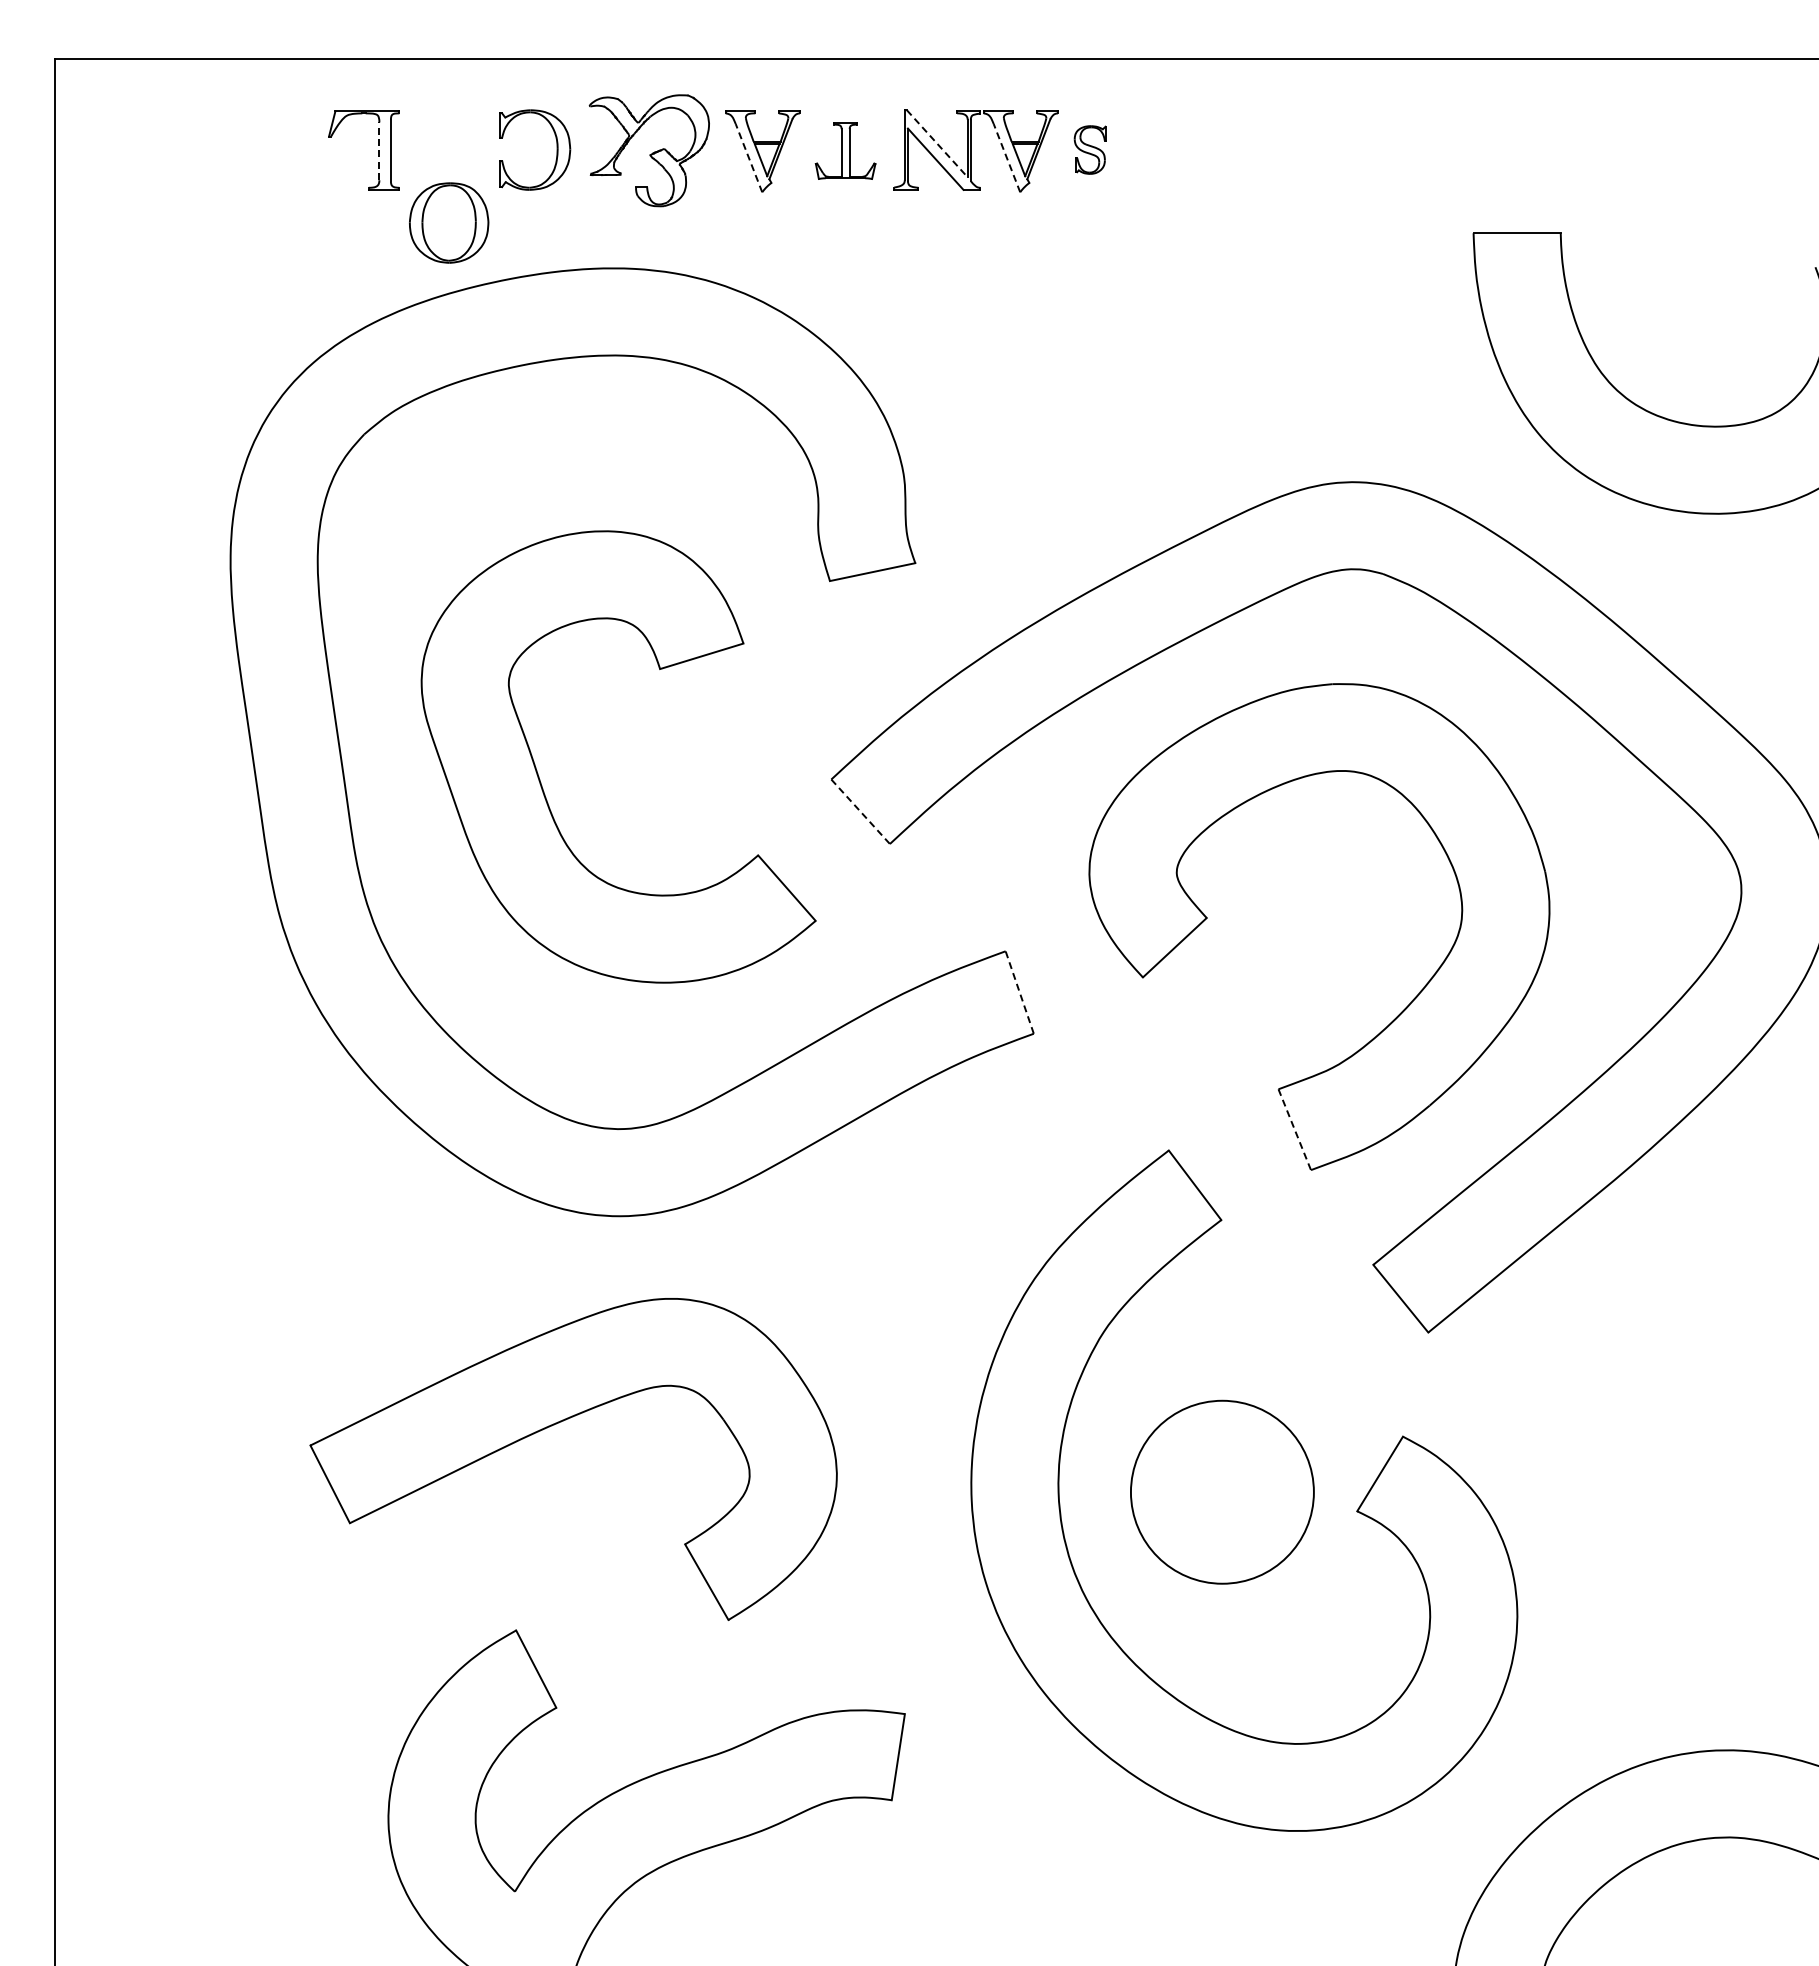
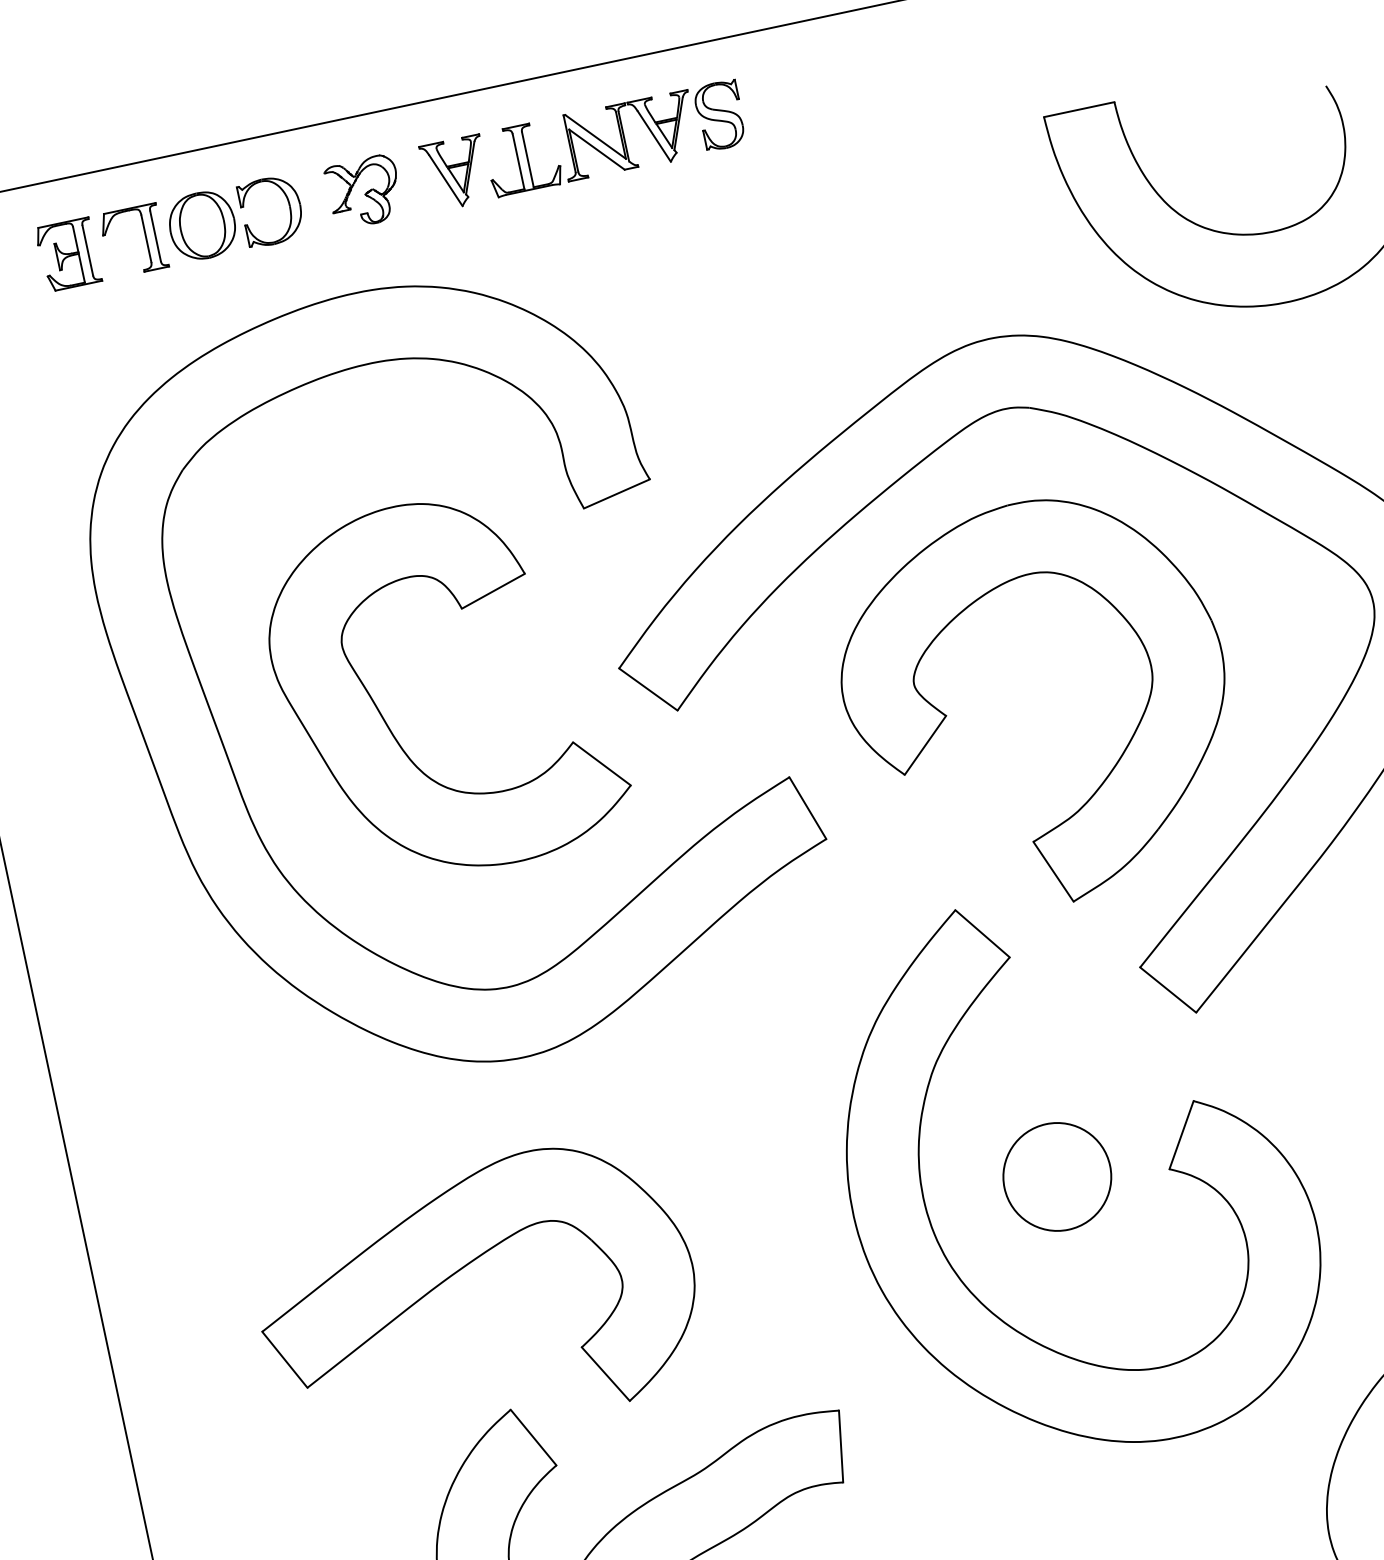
line: (937, 144) -> (595, 137), dashed -> solid
part: (1090, 149) -> (720, 115), size x1.67
part: (282, 150) -> (67, 254), added
part: (649, 150) -> (364, 191), size x0.71
part: (845, 150) -> (522, 158), size x1.43
line: (379, 151) -> (146, 238), dashed -> solid
line: (749, 158) -> (446, 181), dashed -> solid
line: (1006, 158) -> (654, 136), dashed -> solid
part: (449, 222) -> (202, 225), moved
line: (860, 811) -> (648, 689), dashed -> solid
line: (1019, 992) -> (807, 808), dashed -> solid
line: (1294, 1129) -> (1053, 871), dashed -> solid
part: (559, 1423) -> (459, 1271), moved
circle: (1222, 1491) -> (1057, 1176), size x0.71

